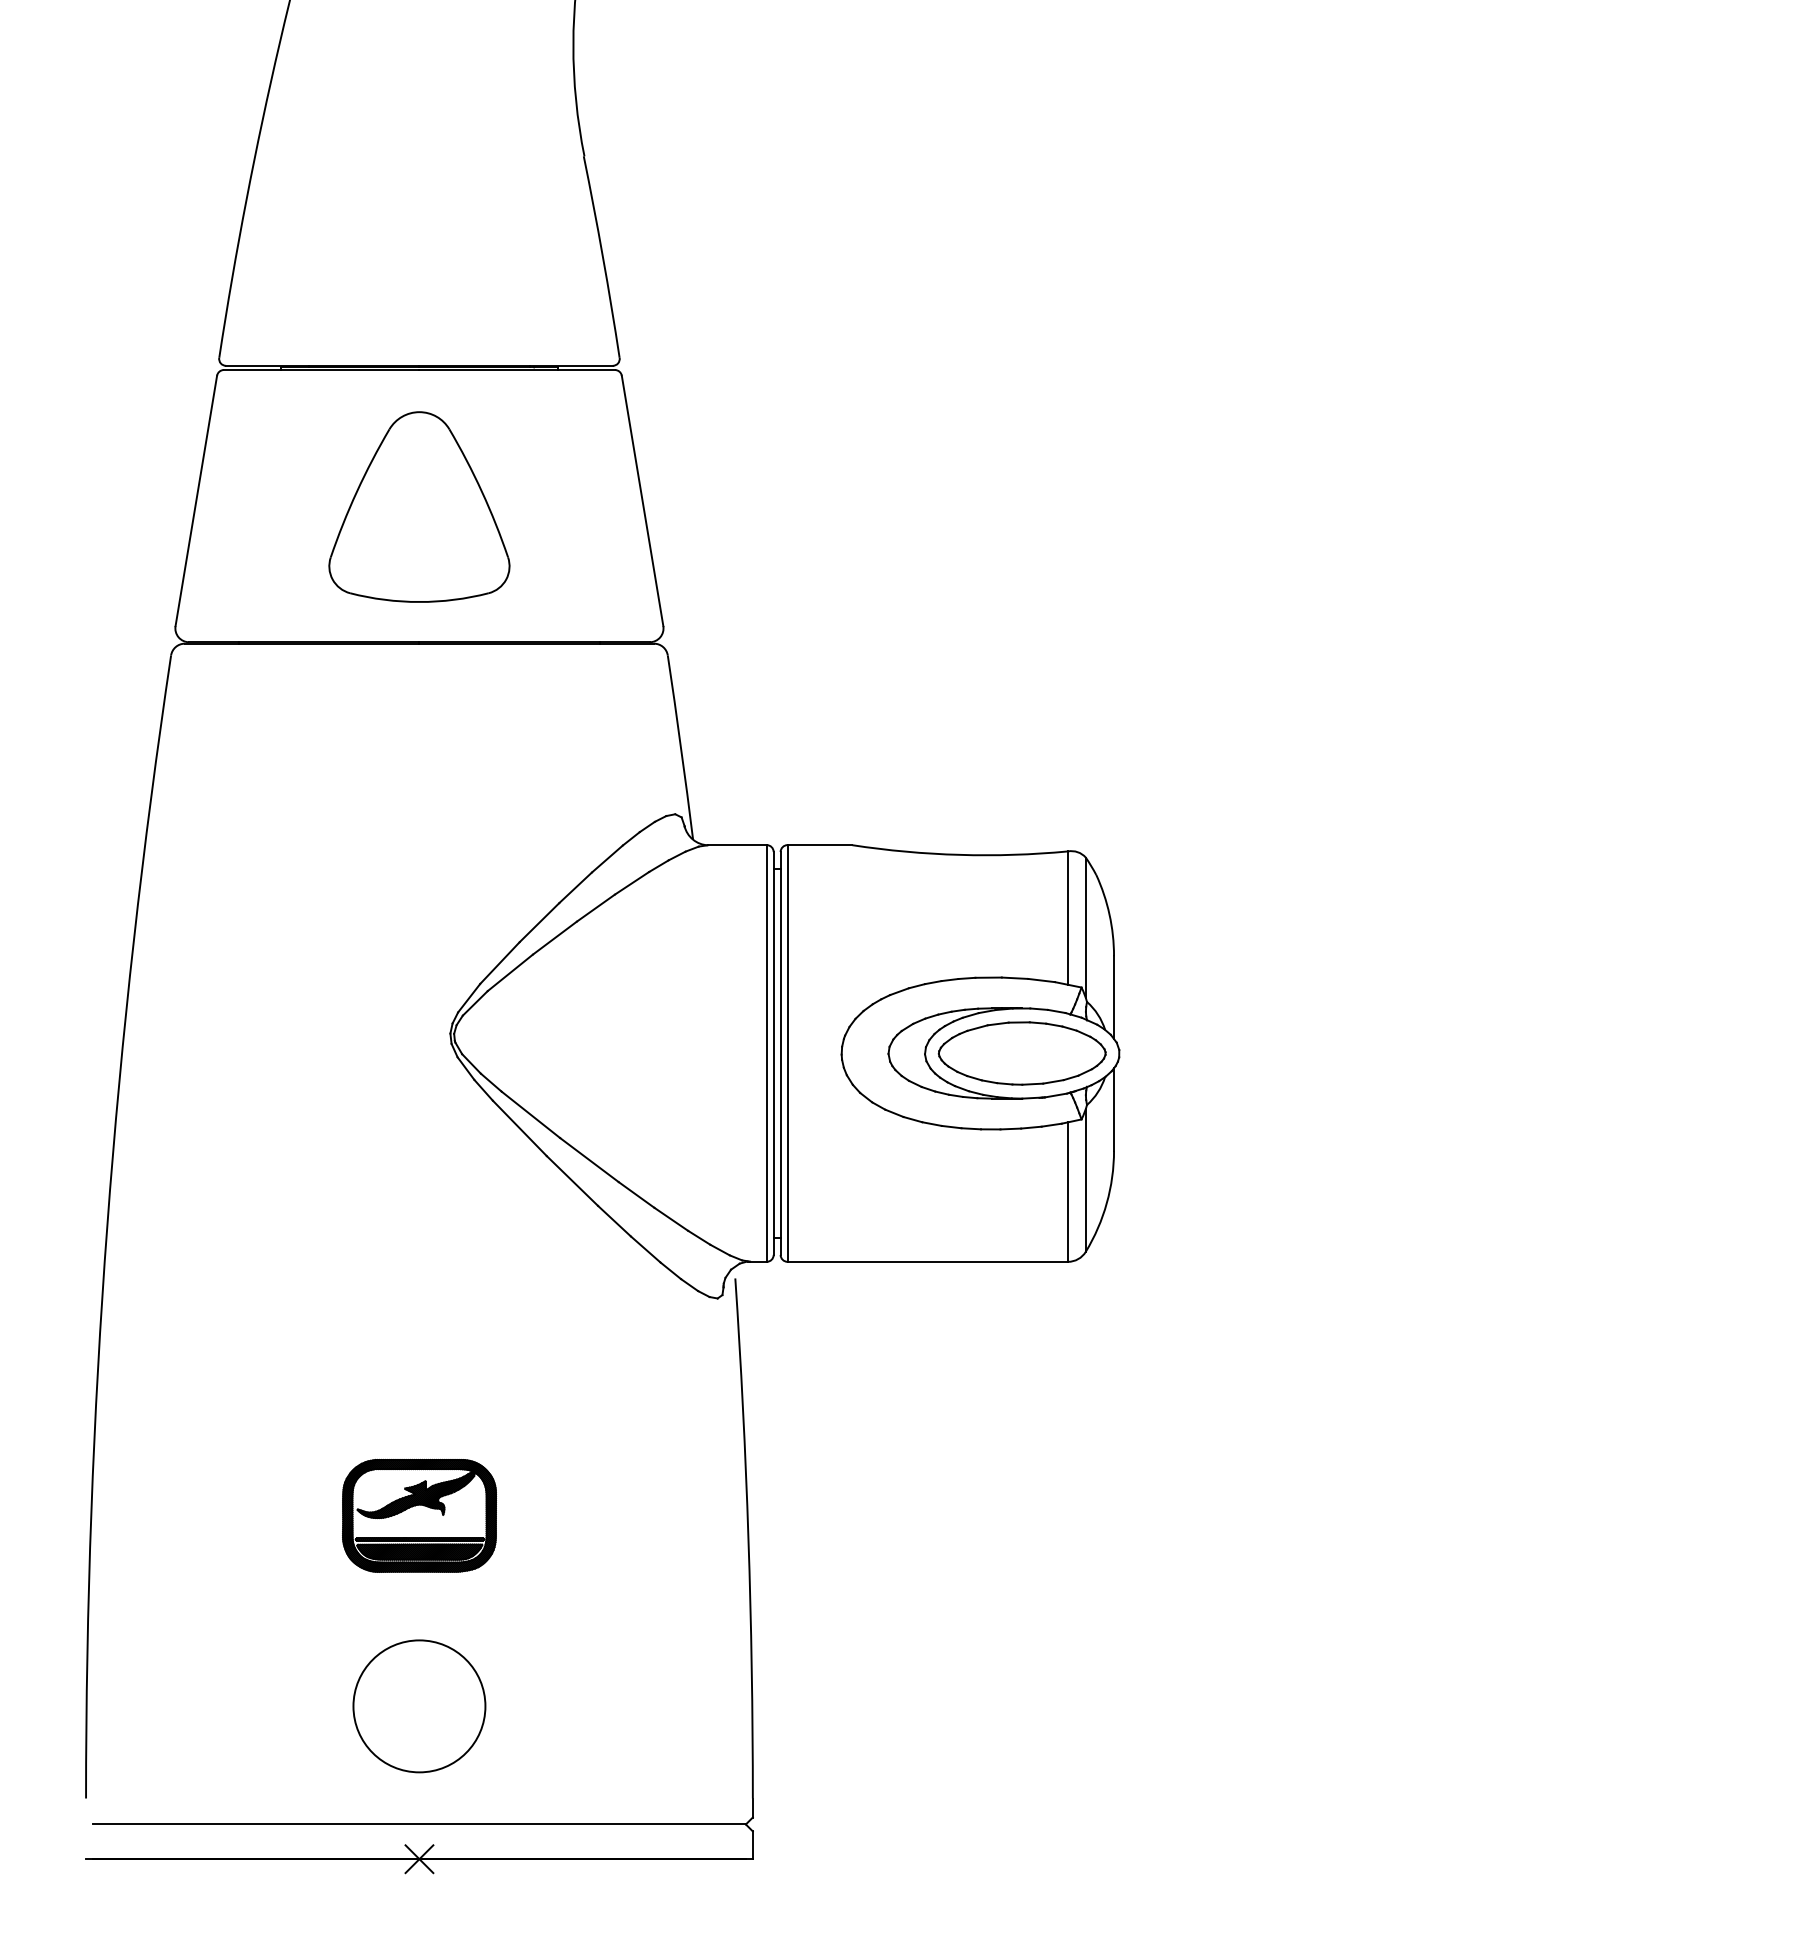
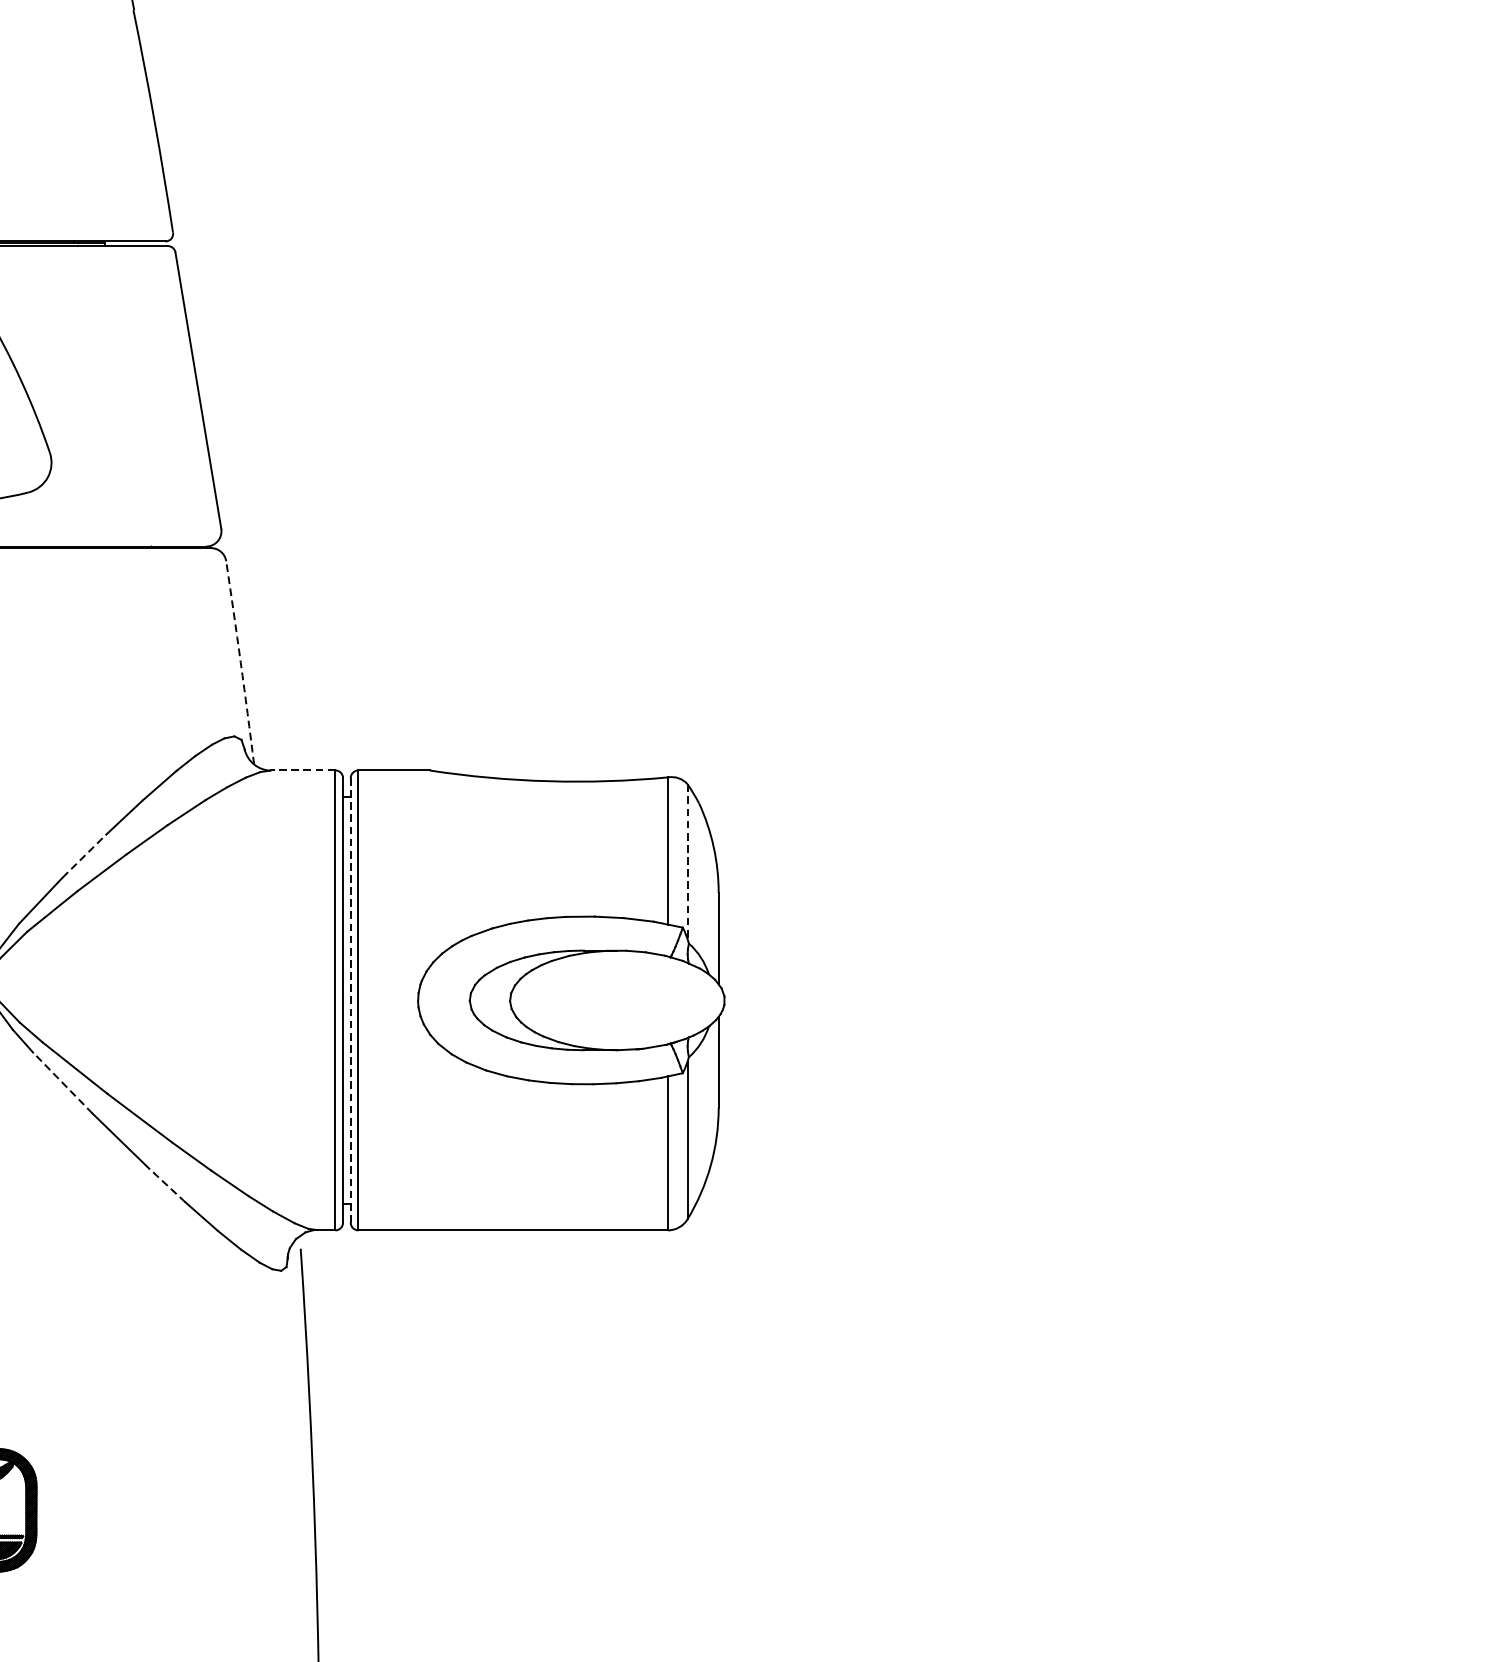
arc: (681, 747) -> (241, 662), solid -> dashed
line: (737, 845) -> (303, 770), solid -> dashed
line: (539, 922) -> (84, 855), solid -> dashed
line: (1085, 928) -> (687, 862), solid -> dashed
line: (780, 1052) -> (350, 999), solid -> dashed
part: (1021, 1053) -> (616, 1000), removed
line: (519, 1128) -> (62, 1083), solid -> dashed
line: (614, 1220) -> (167, 1184), solid -> dashed

